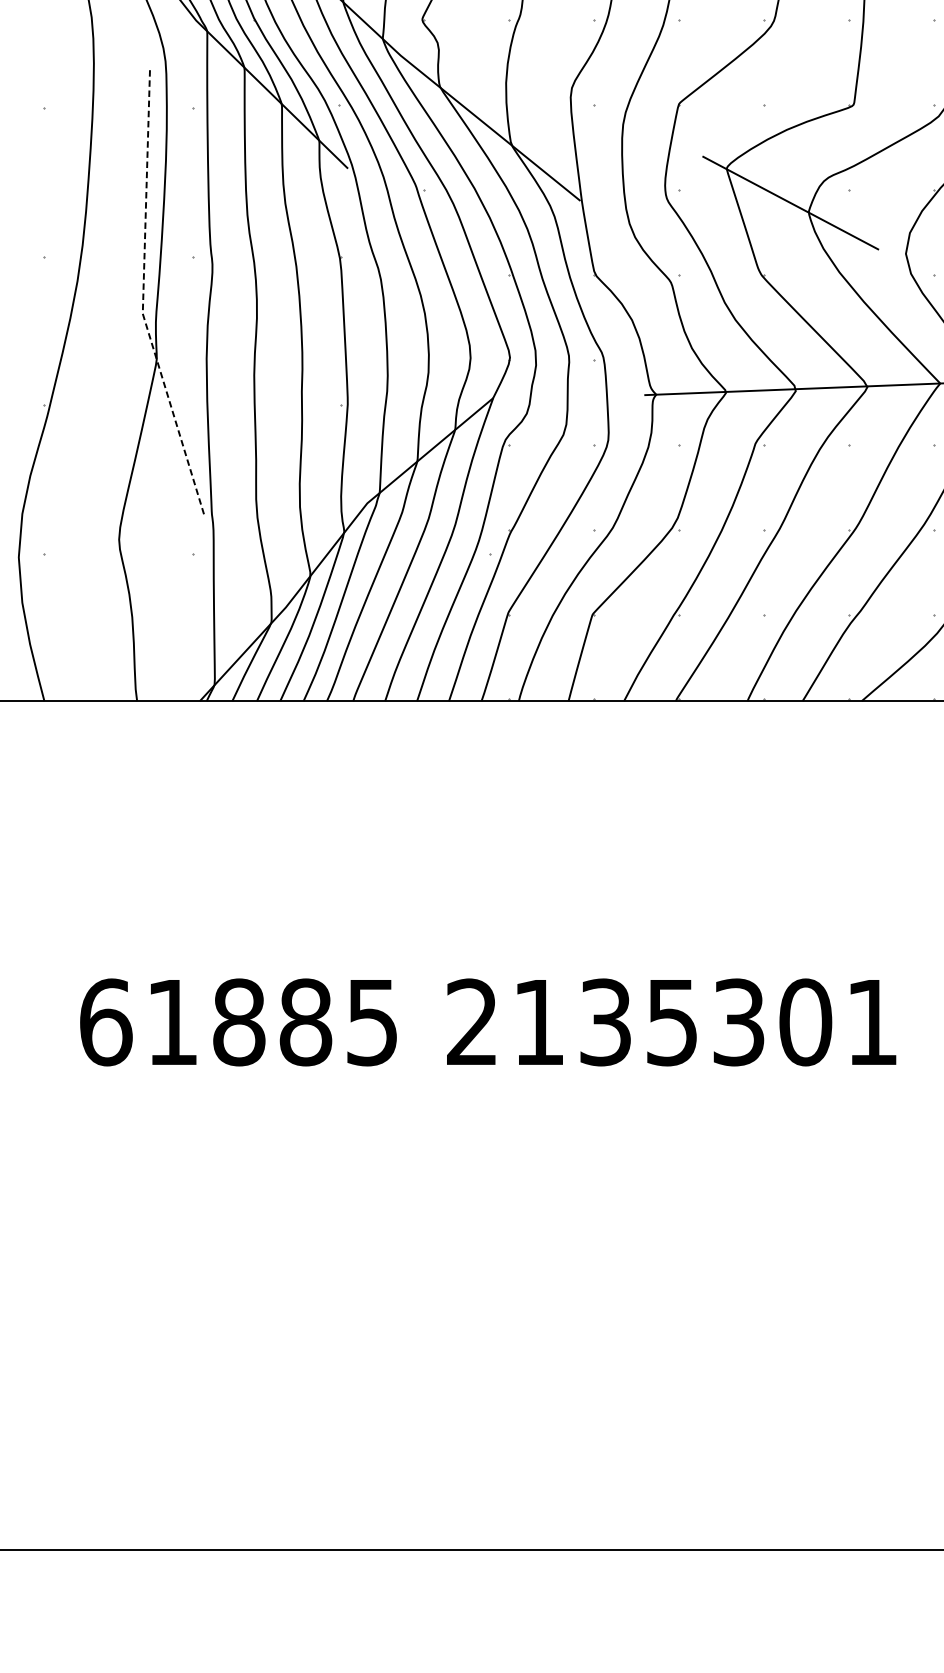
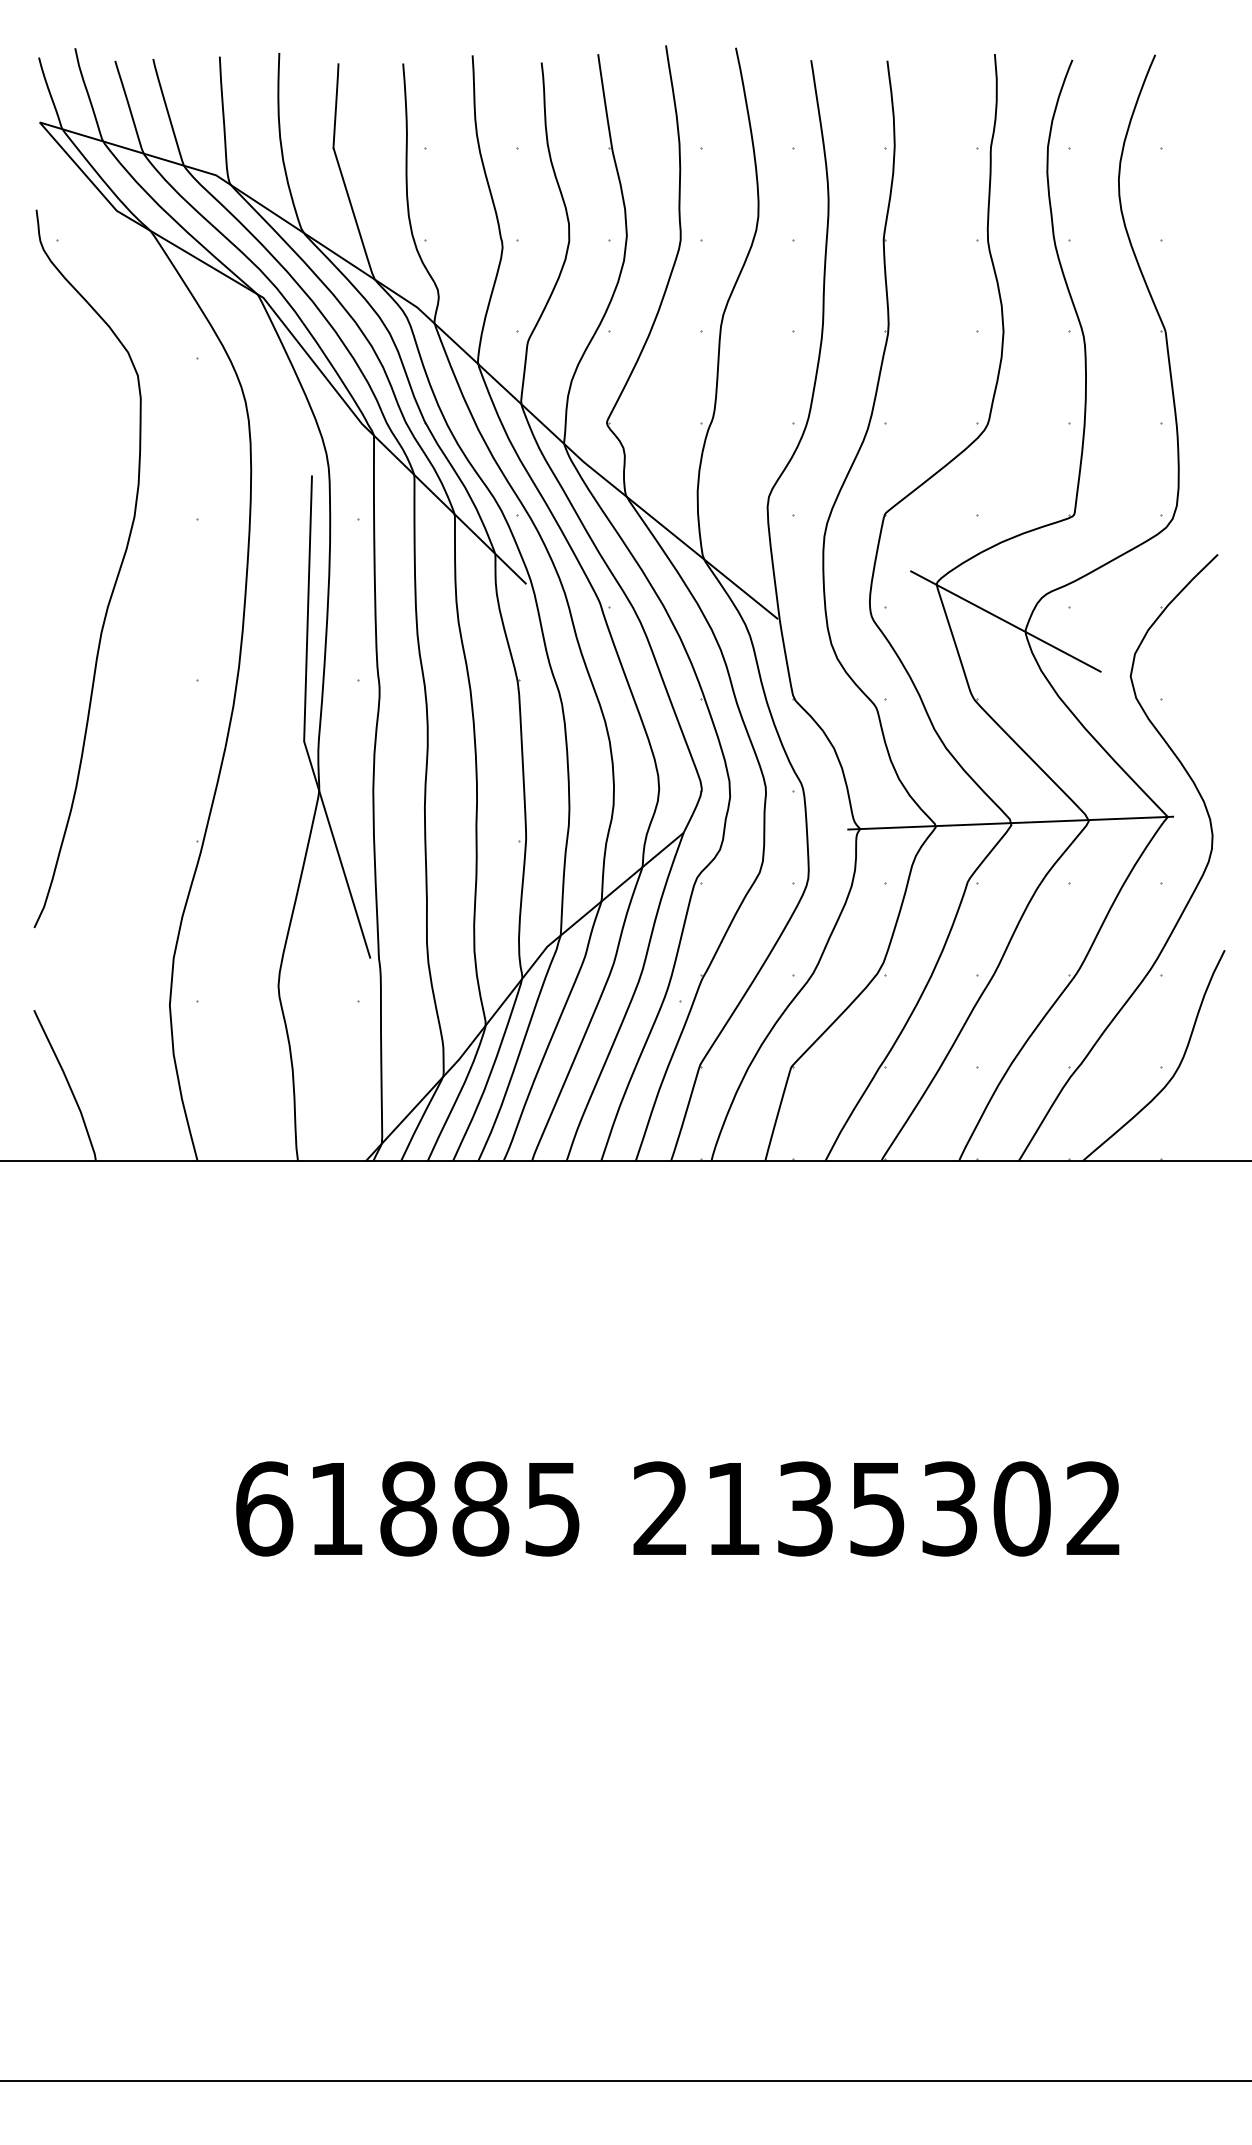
line: (143, 296) -> (304, 722), dashed -> solid
text: (871, 1021) -> (1093, 1507), 2135301 -> 2135302

